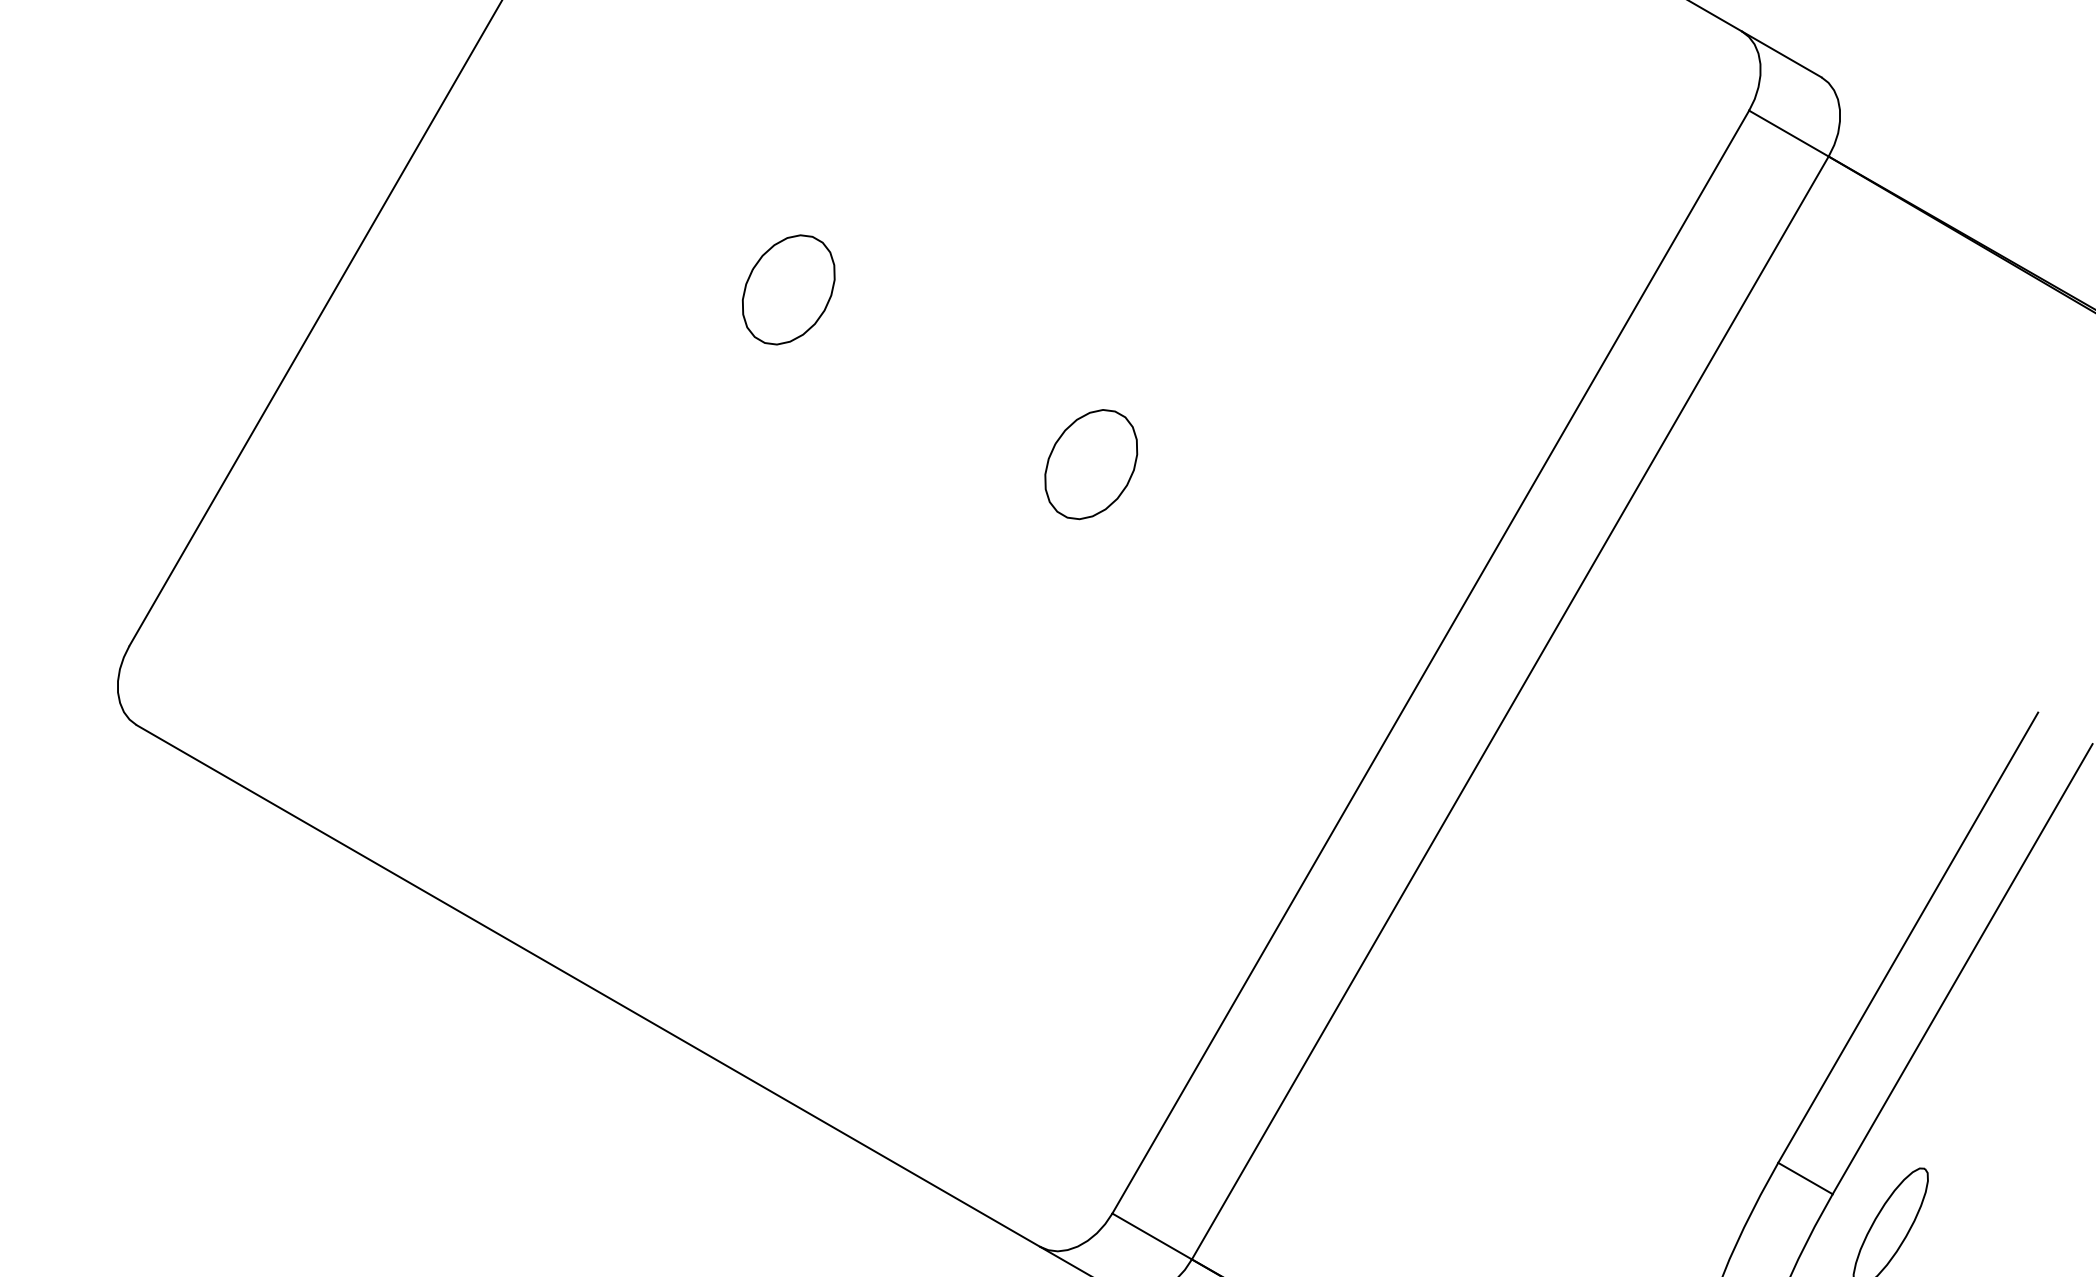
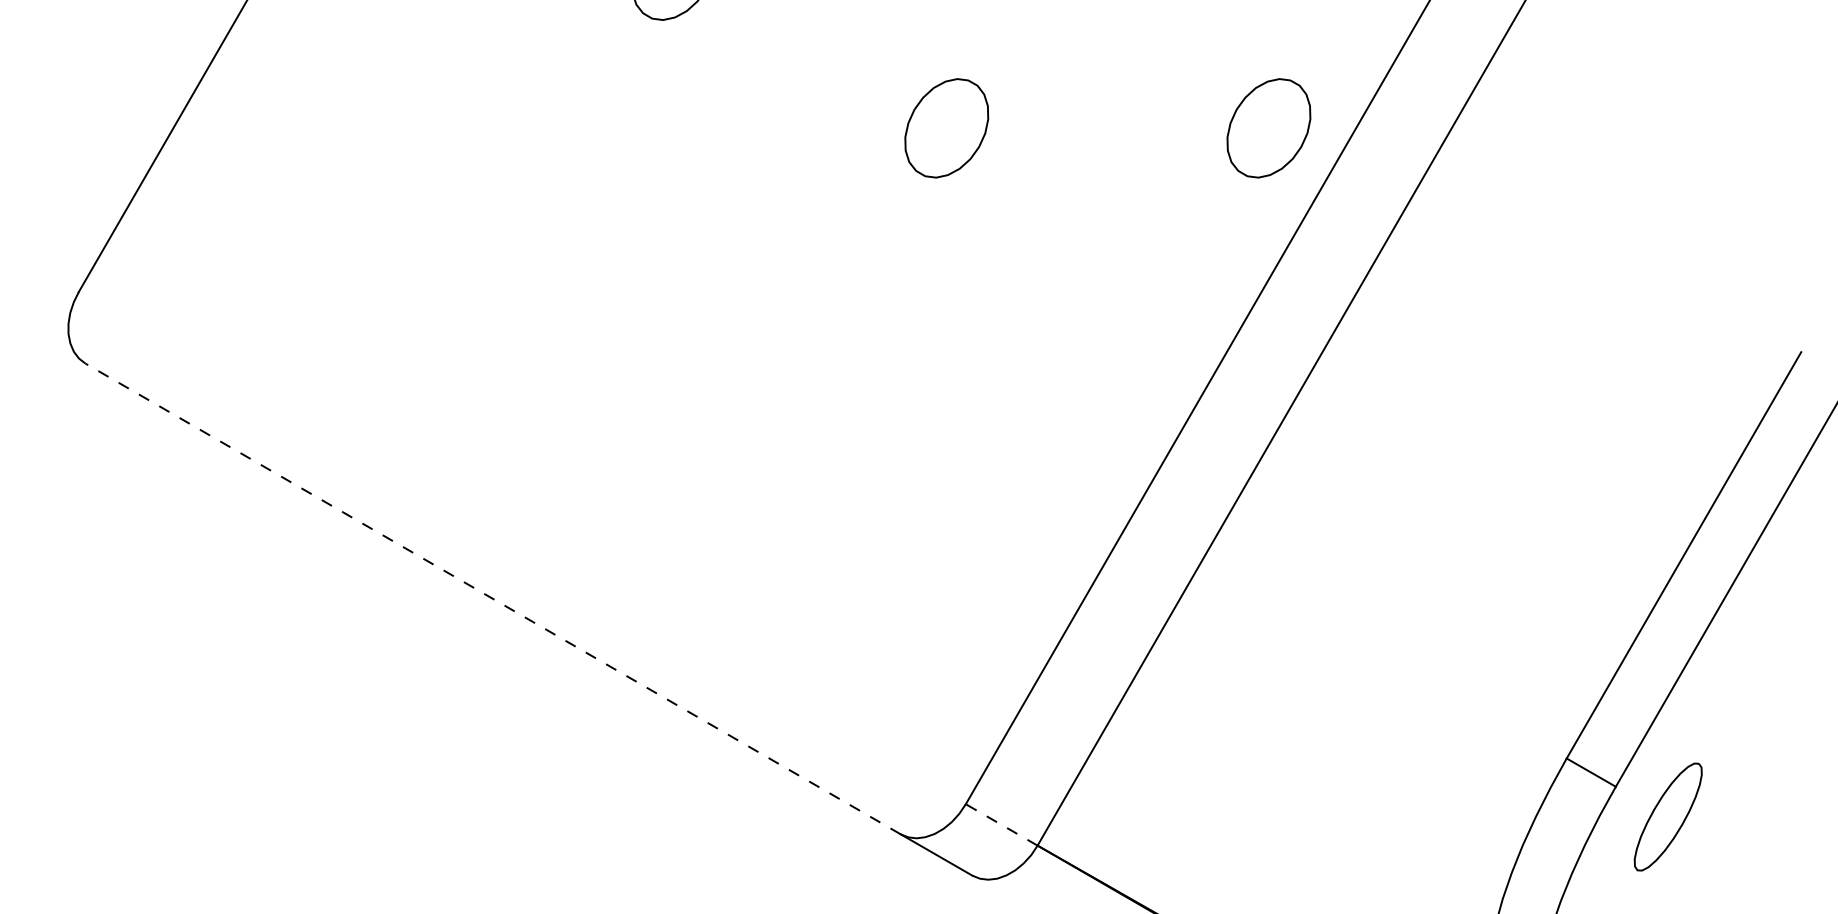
part: (1448, 464) -> (1269, 128), added
line: (588, 986) -> (493, 599), solid -> dashed
line: (1152, 1236) -> (1002, 824), solid -> dashed

